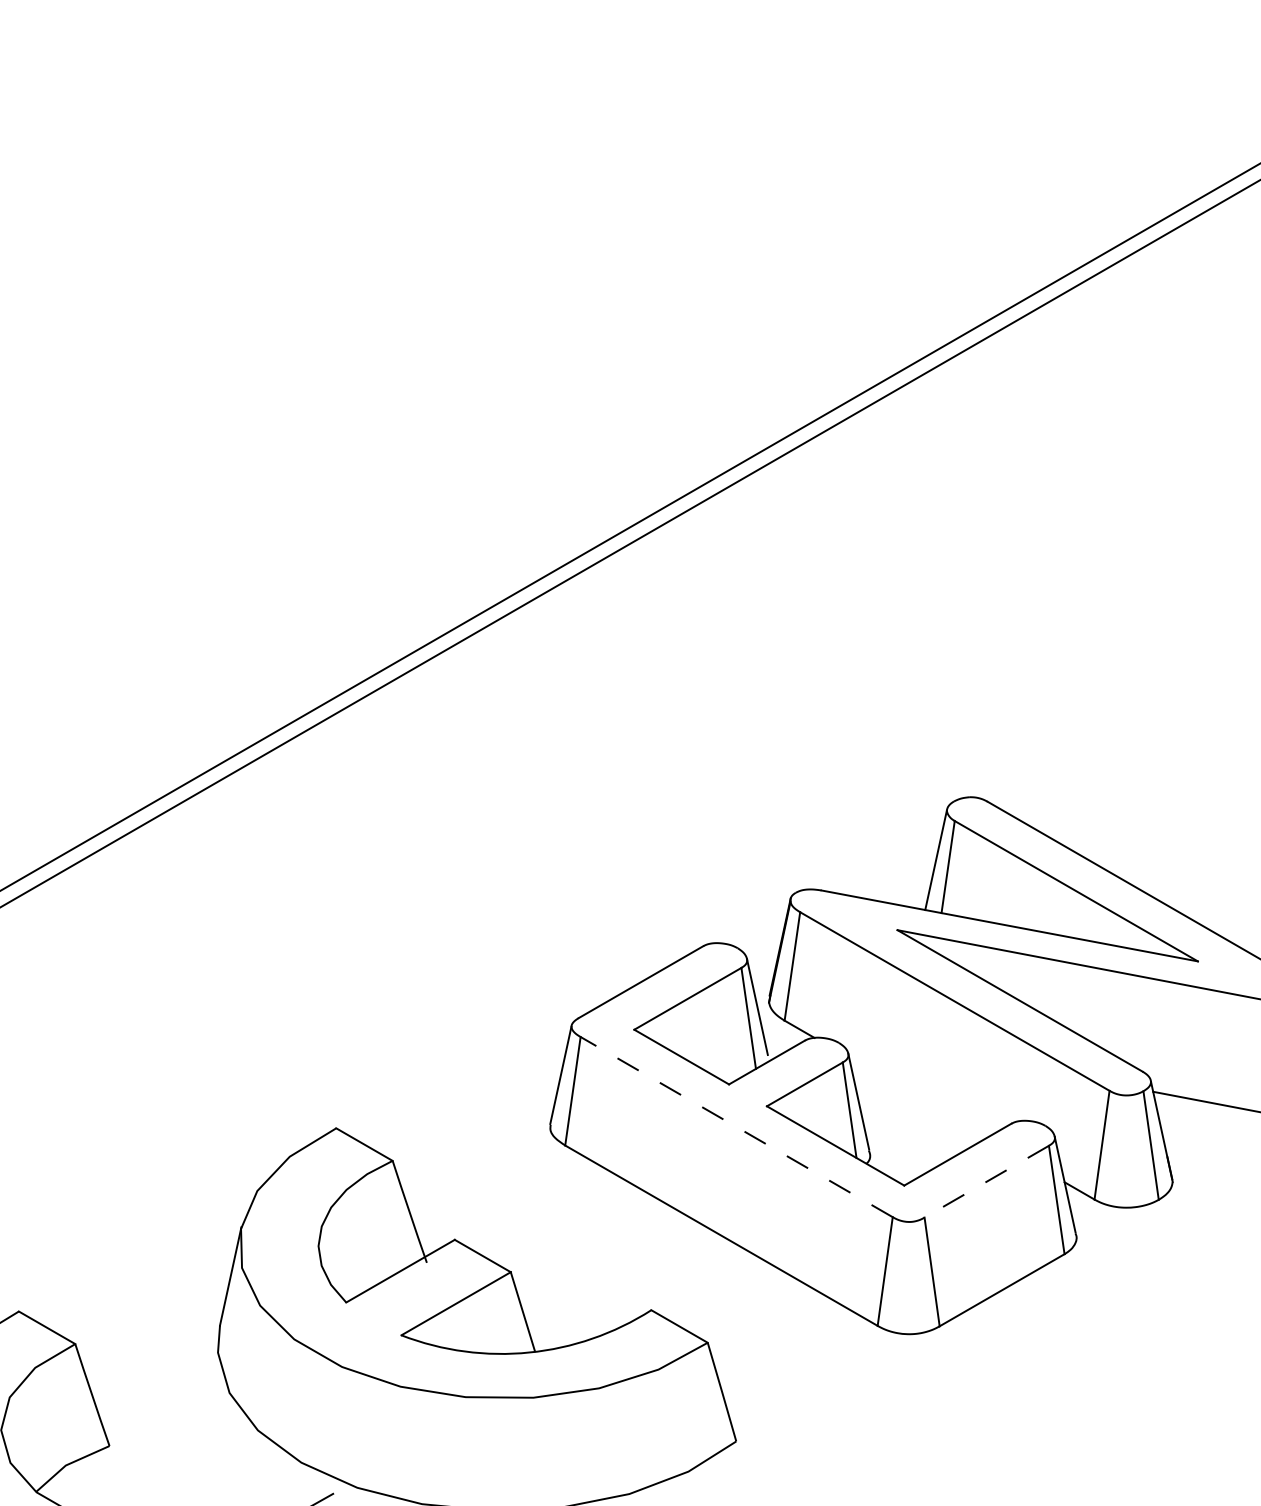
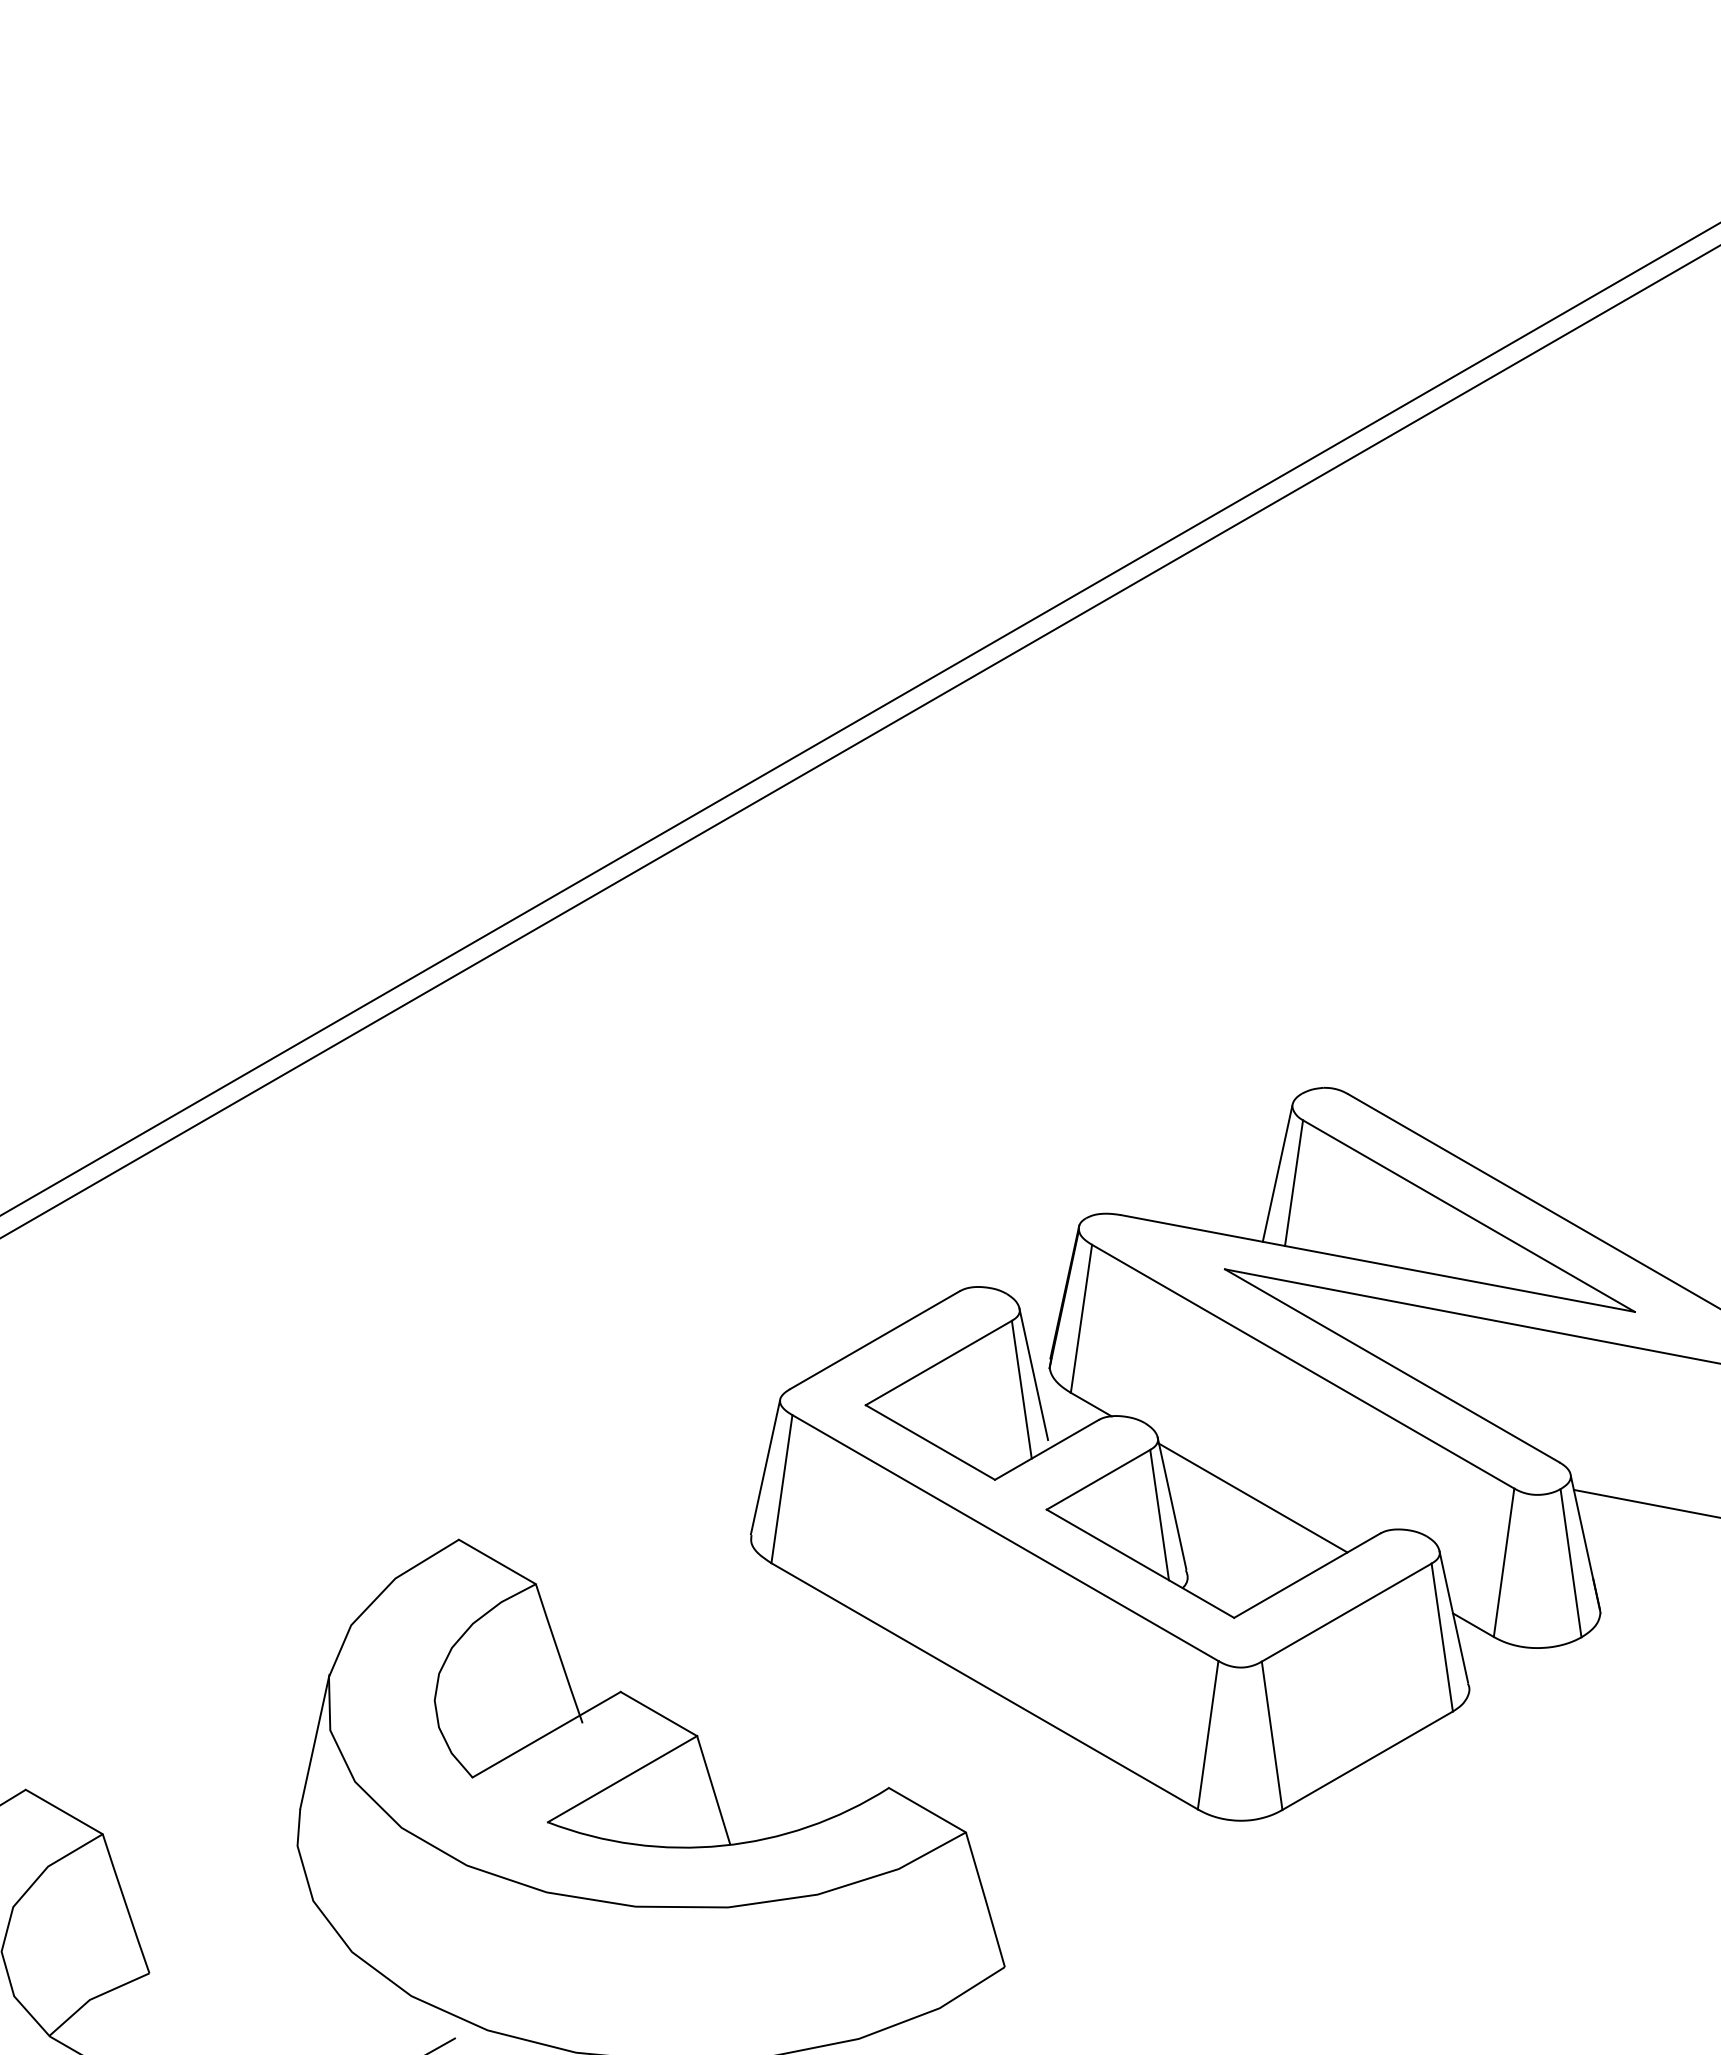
line: (918, 1097) -> (1253, 1497), added
line: (736, 1127) -> (1005, 1538), dashed -> solid
line: (986, 1181) -> (1346, 1612), dashed -> solid

